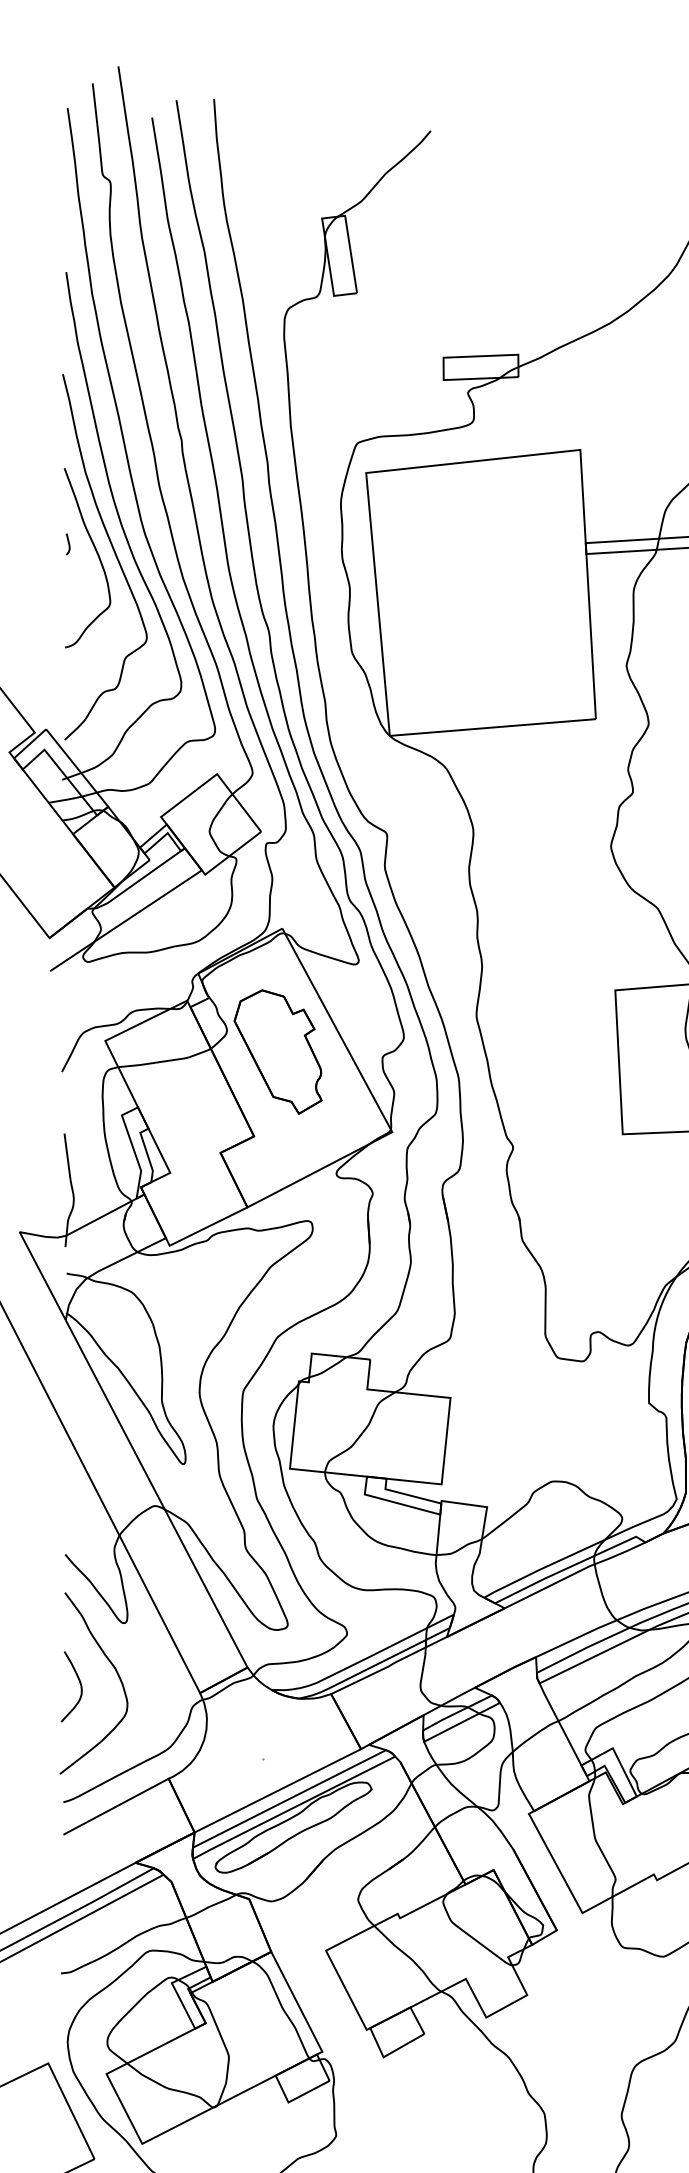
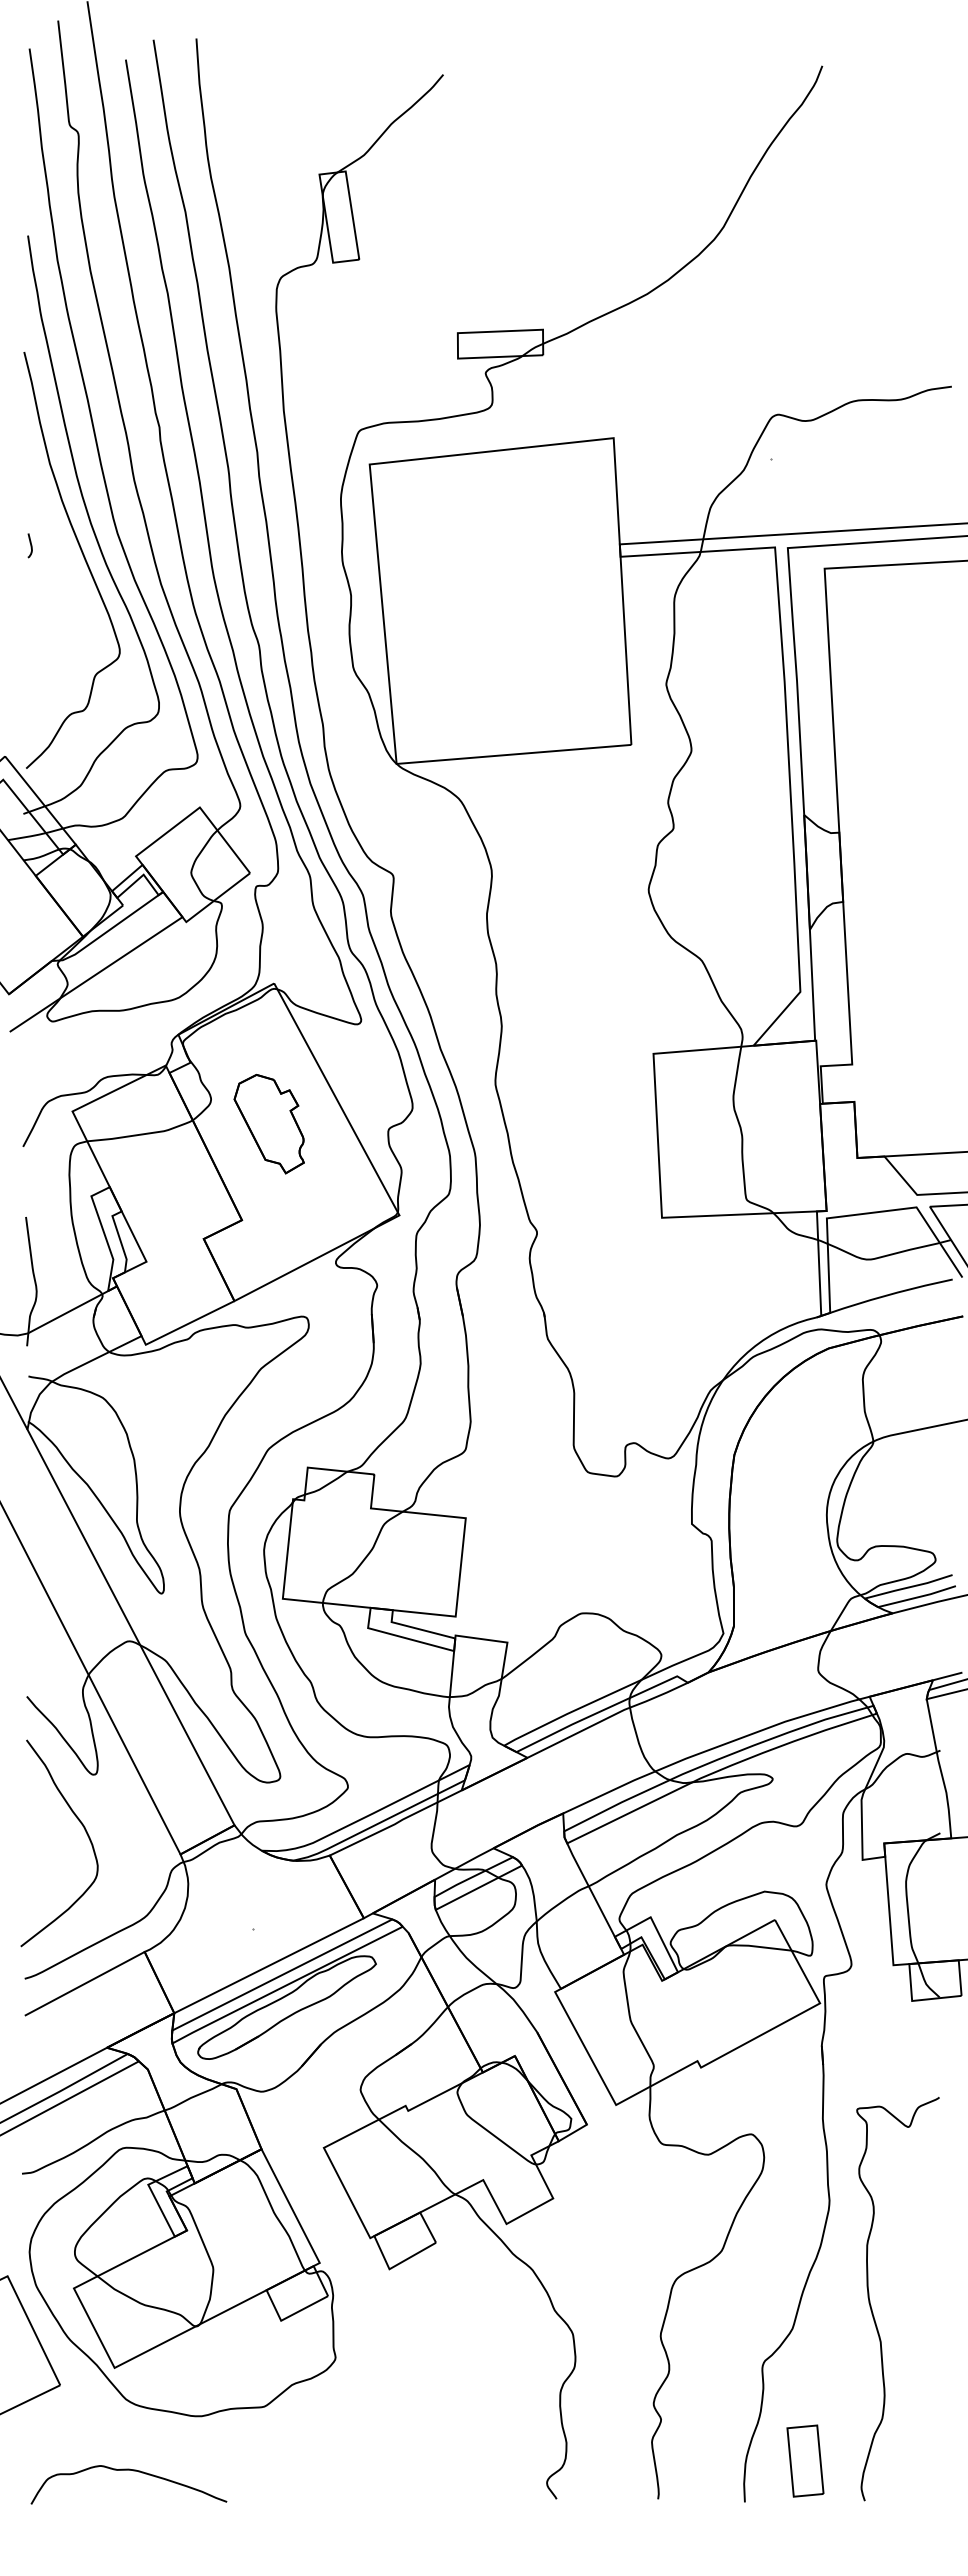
curve: (96, 553) -> (62, 556), removed
part: (277, 1051) -> (268, 1123), size x0.7
curve: (79, 1684) -> (43, 1844), removed

